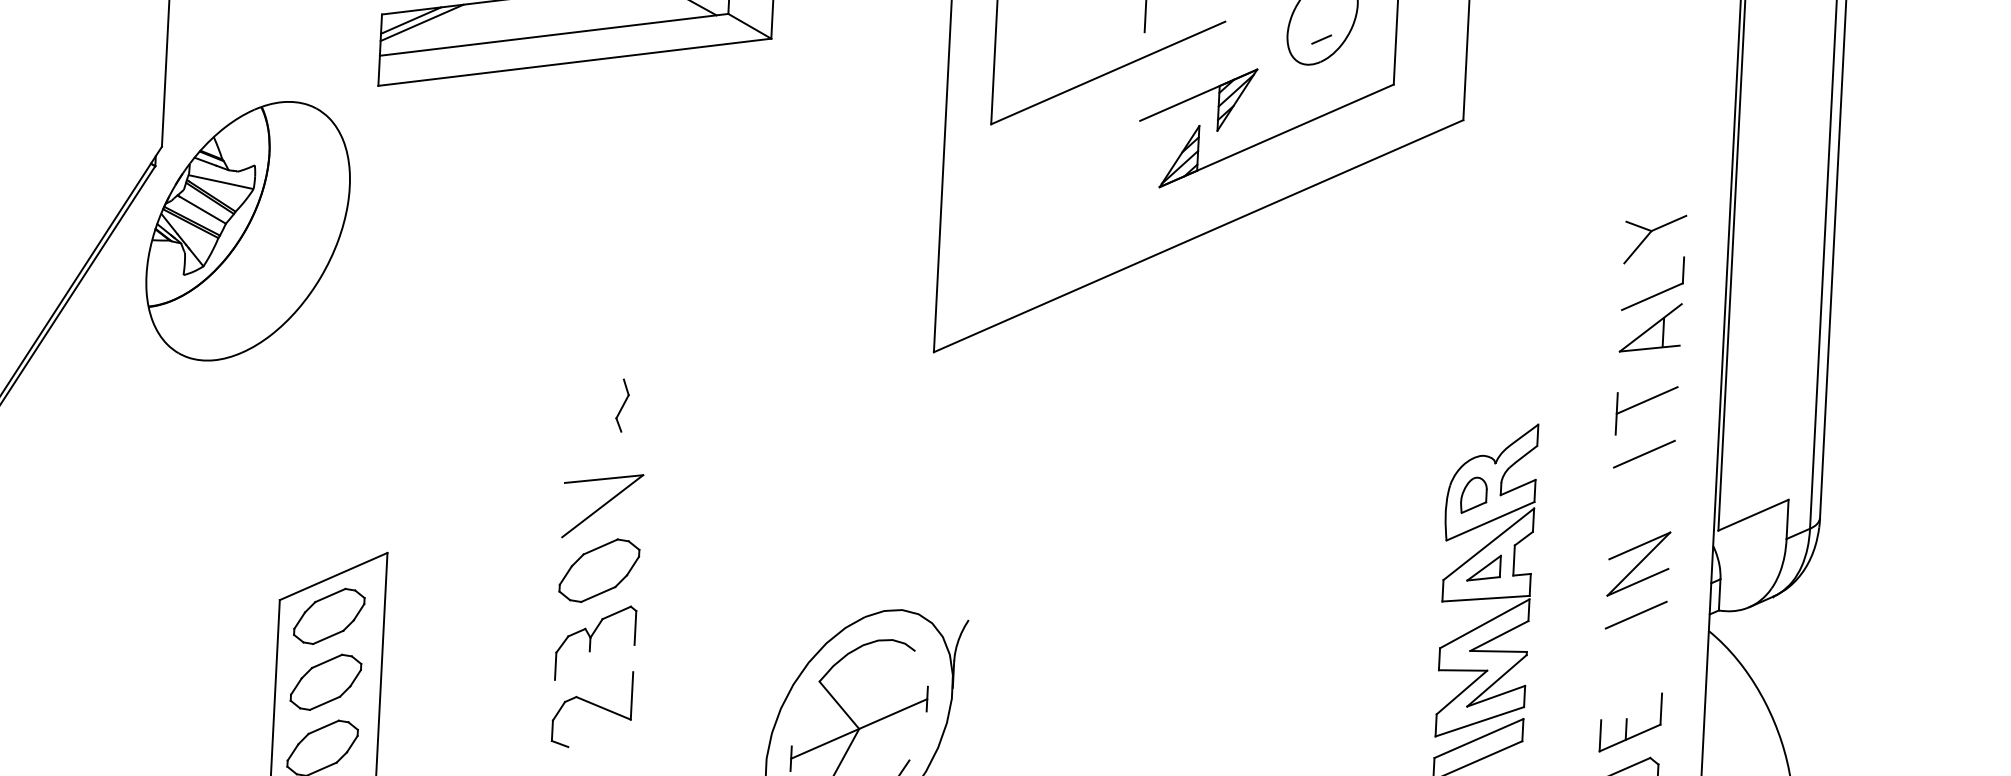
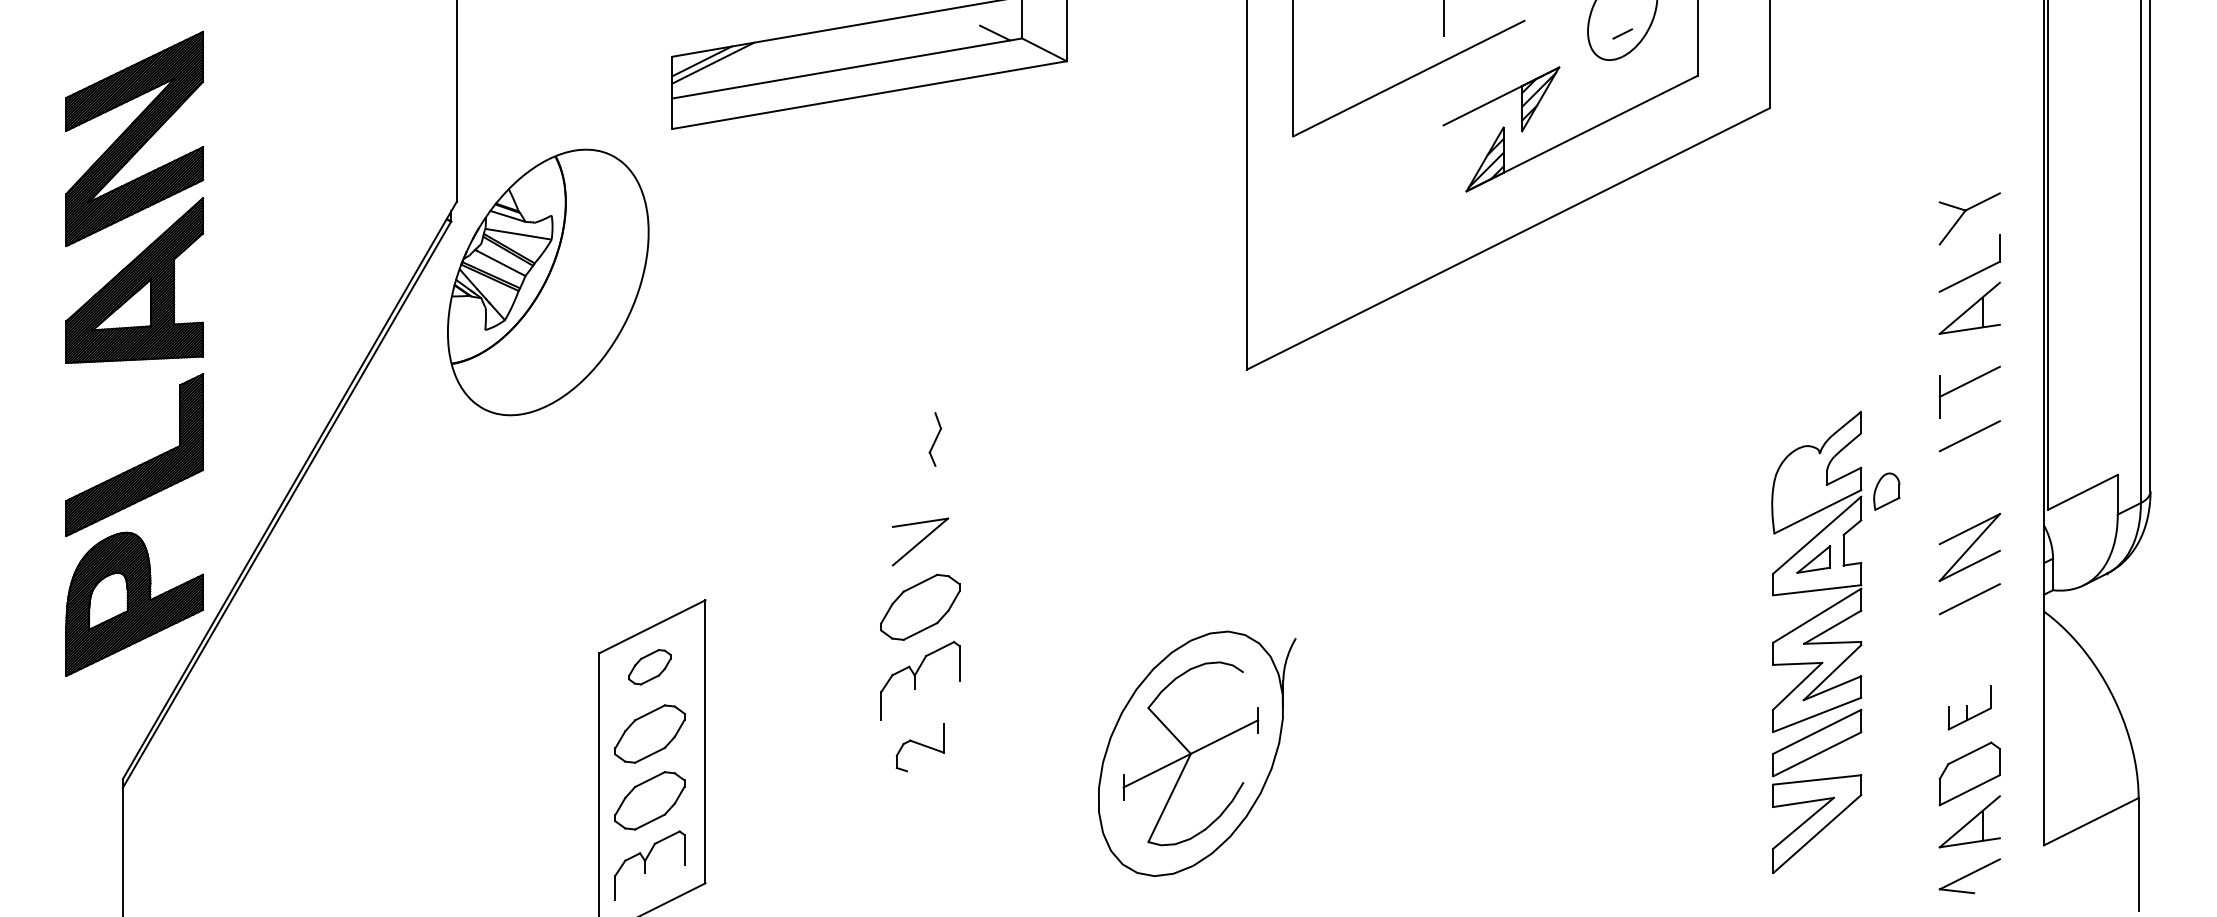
part: (1473, 495) -> (1886, 491), moved
part: (602, 505) -> (920, 541), size x0.7
part: (328, 615) -> (649, 666), size x0.6
part: (592, 709) -> (920, 747), size x0.6
part: (1630, 722) -> (1969, 707), size x0.7

